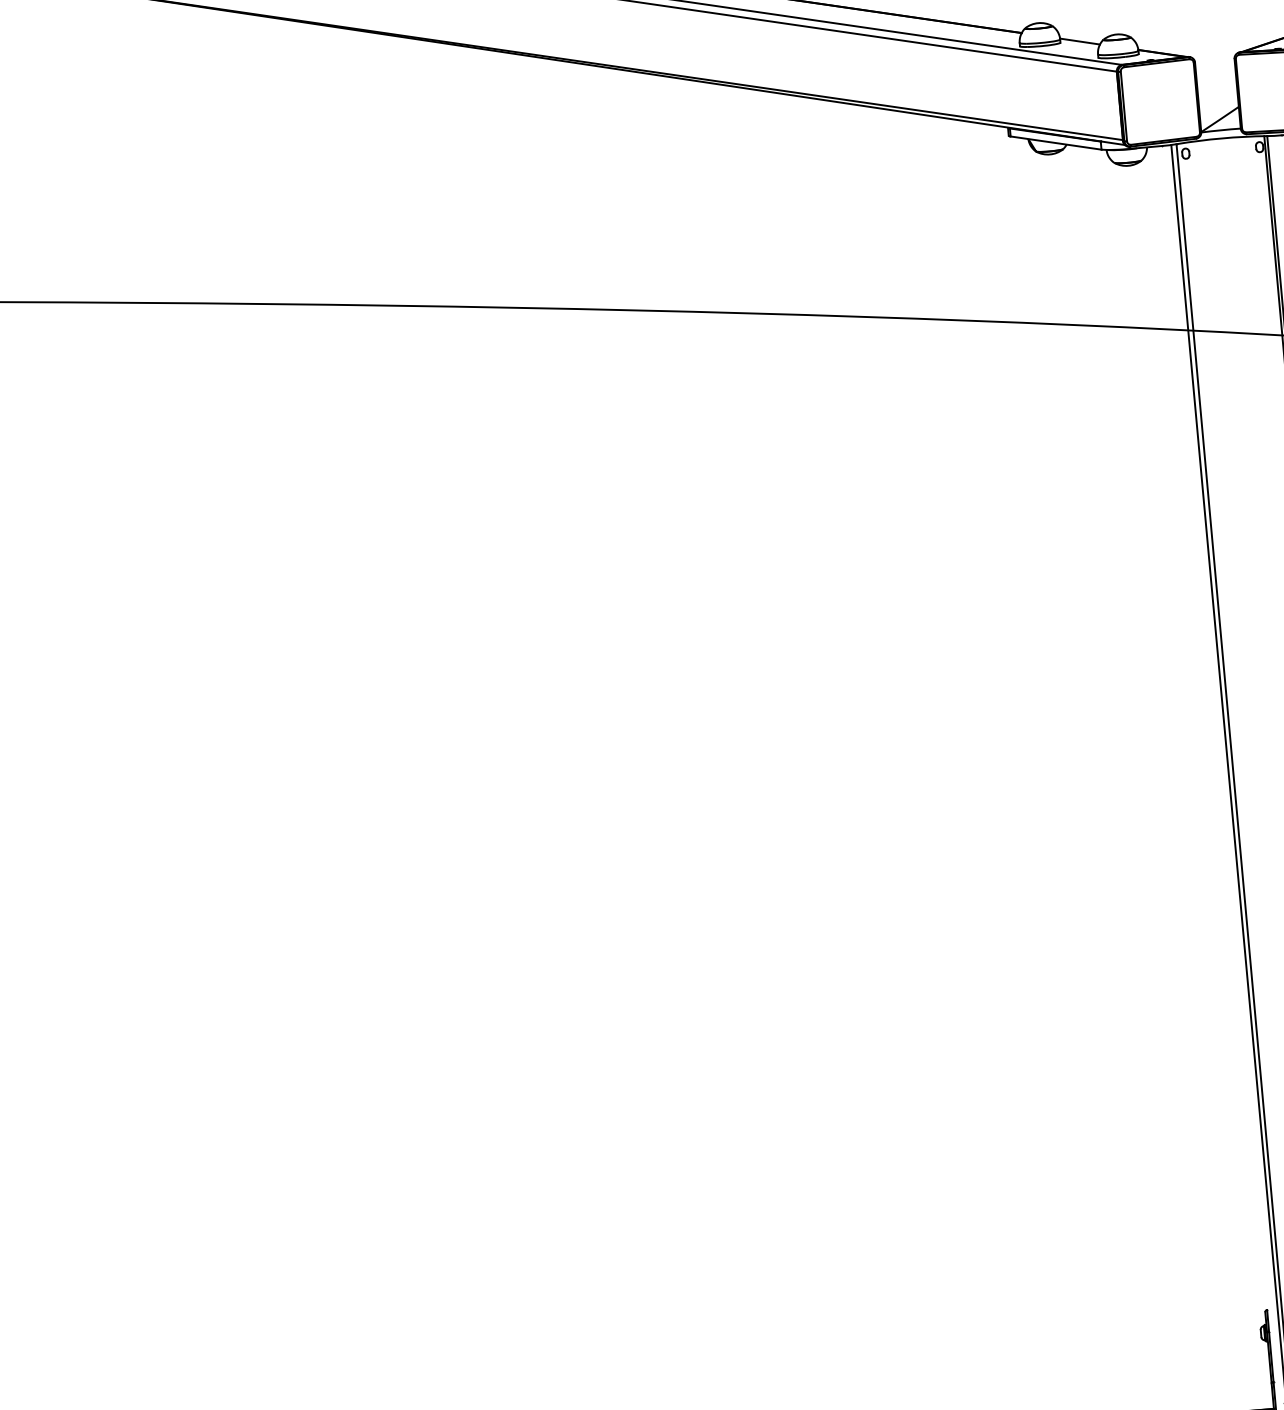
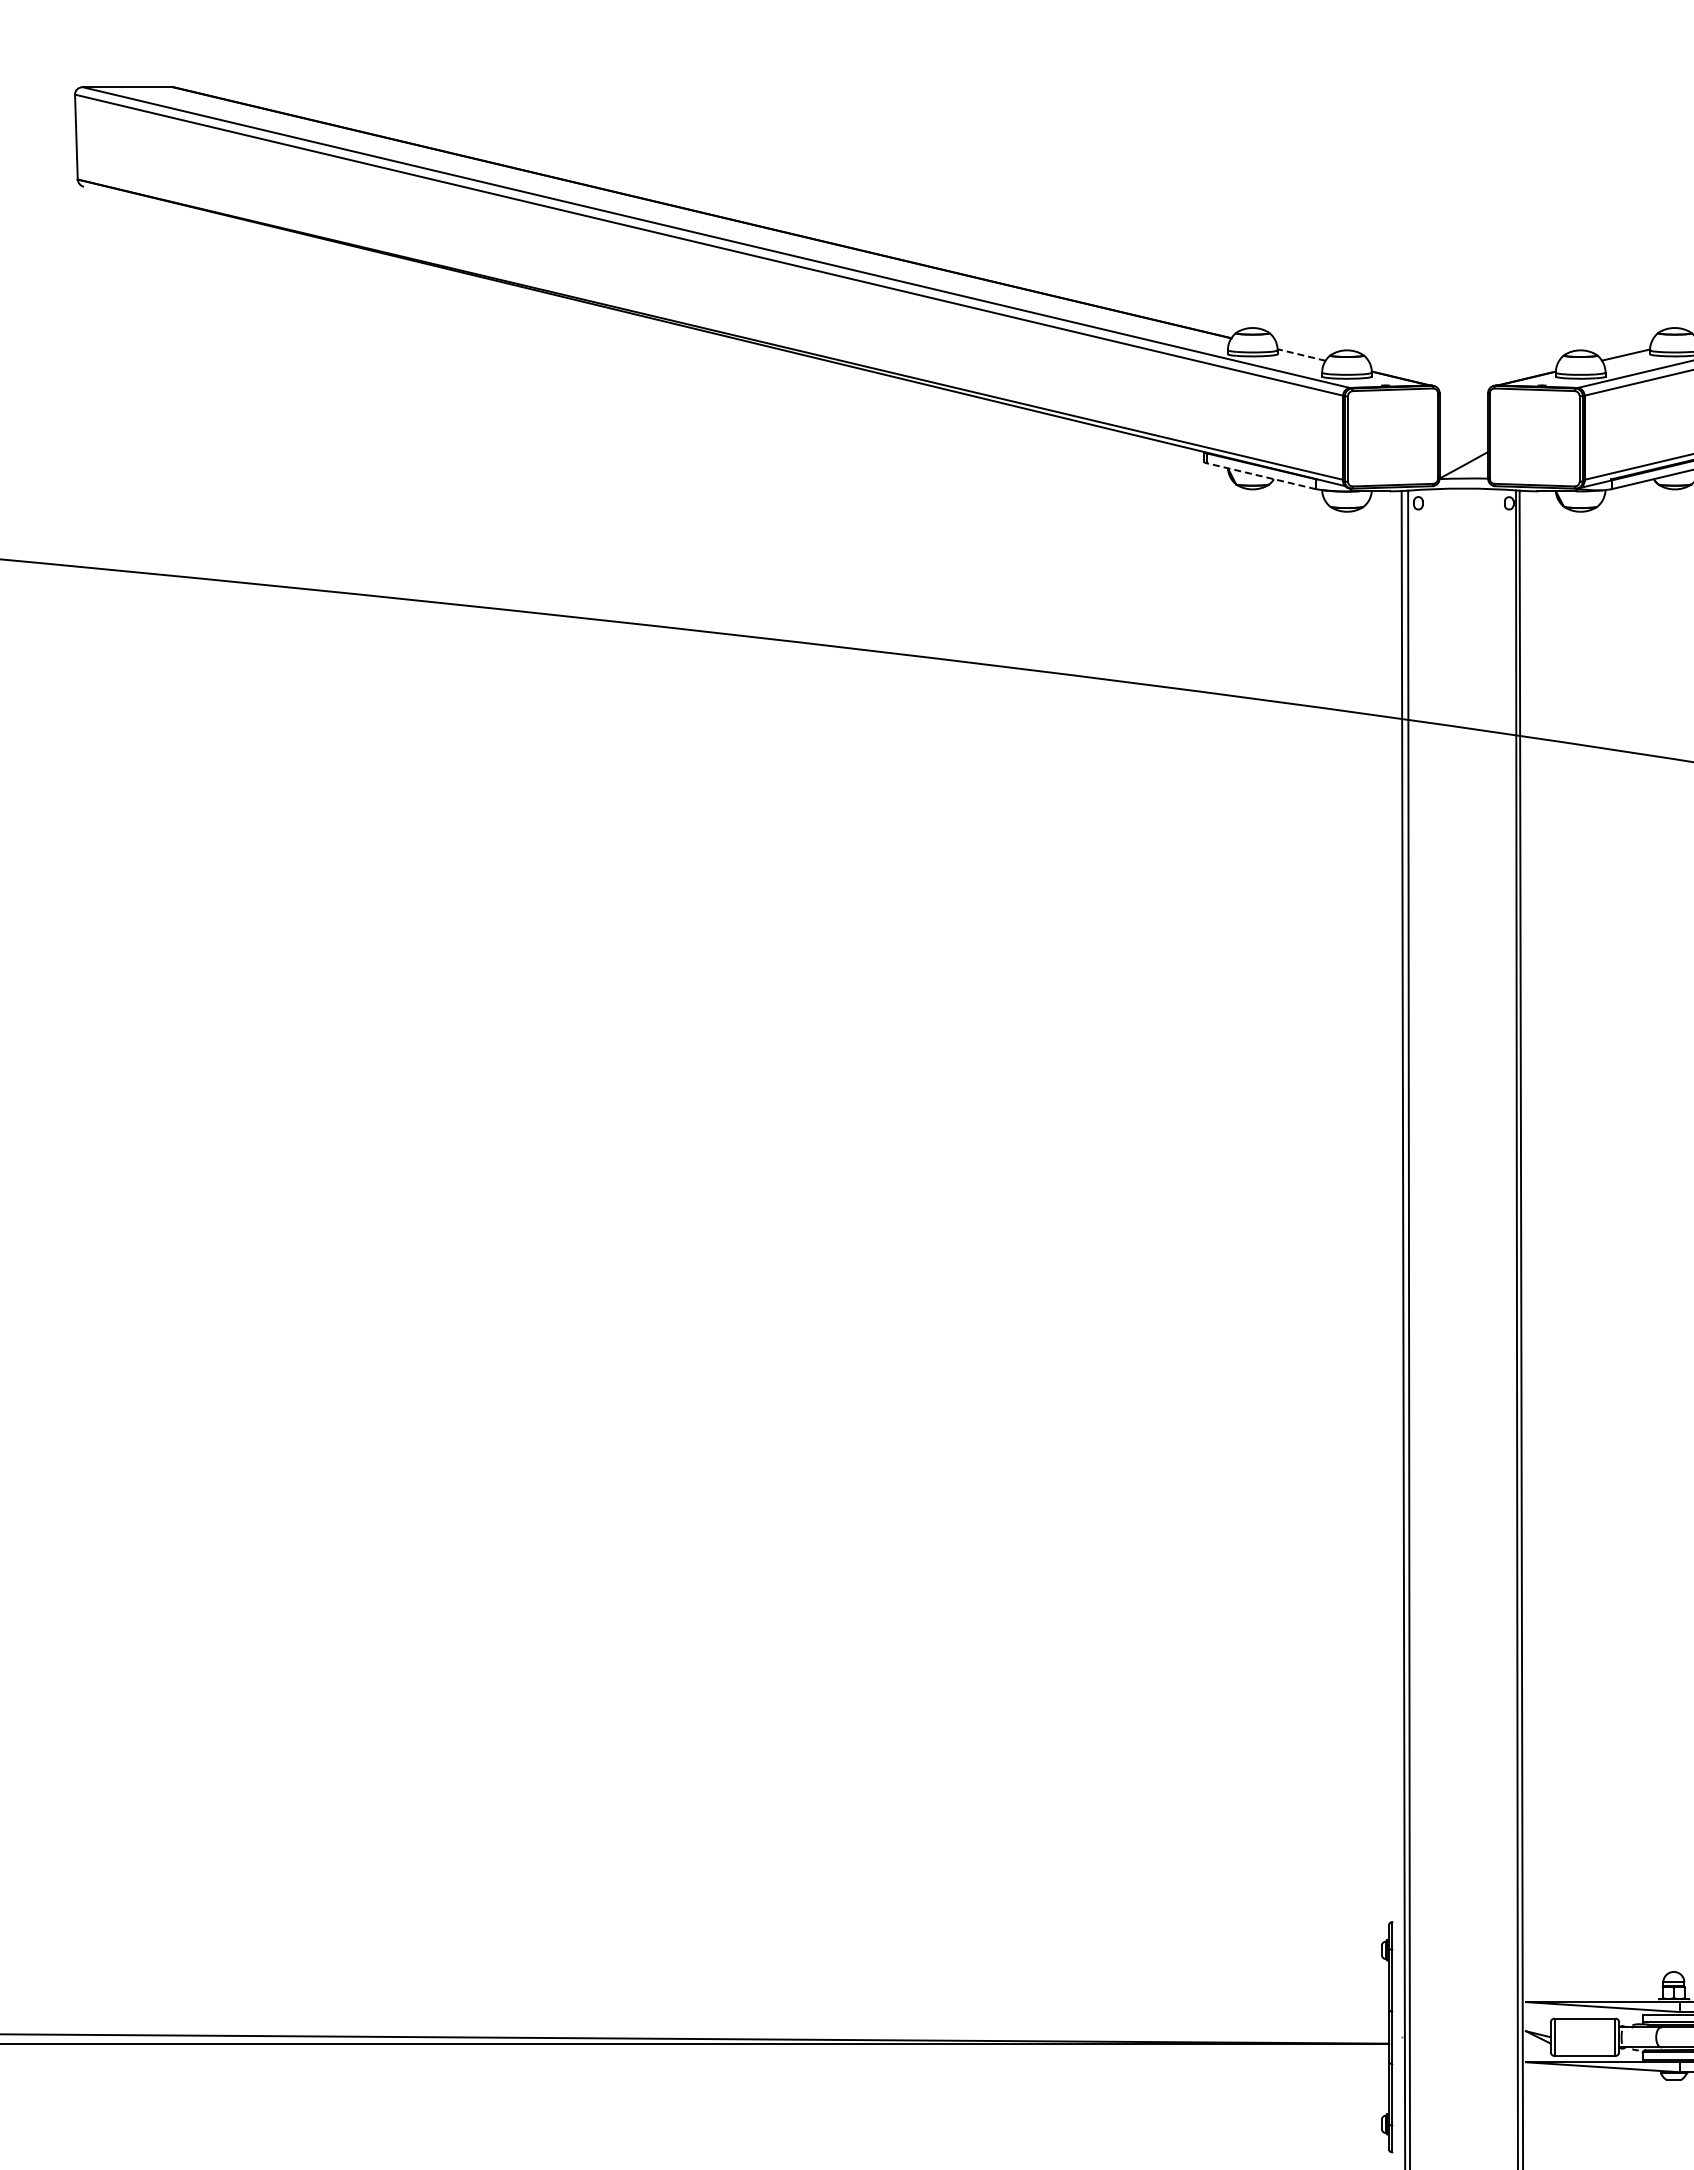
line: (1079, 41) -> (1301, 355), solid -> dashed
line: (1055, 143) -> (1260, 476), solid -> dashed

